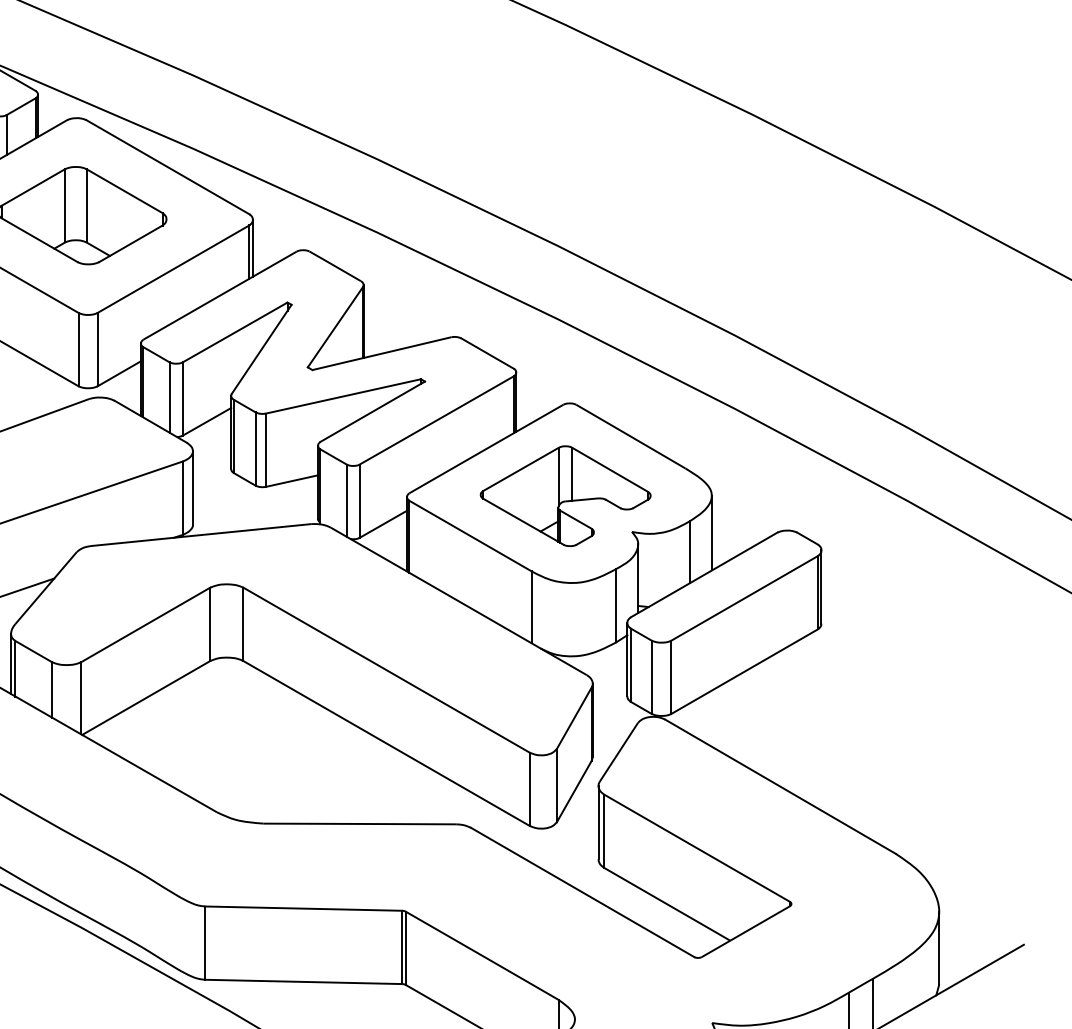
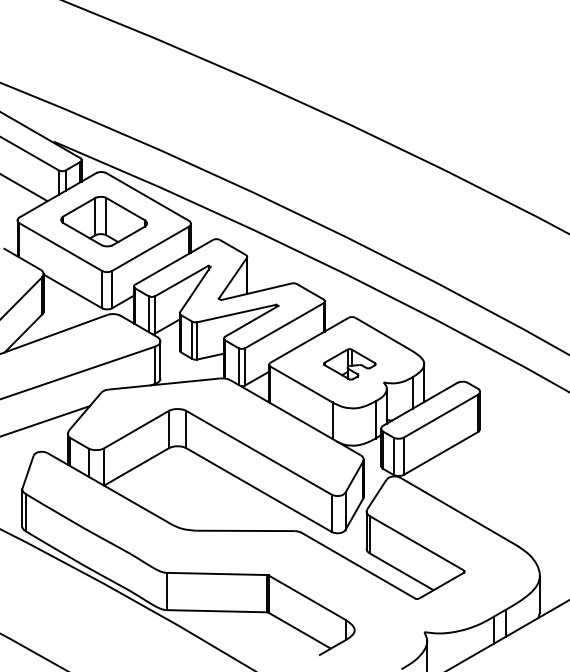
part: (564, 496) -> (349, 364), size x0.6

